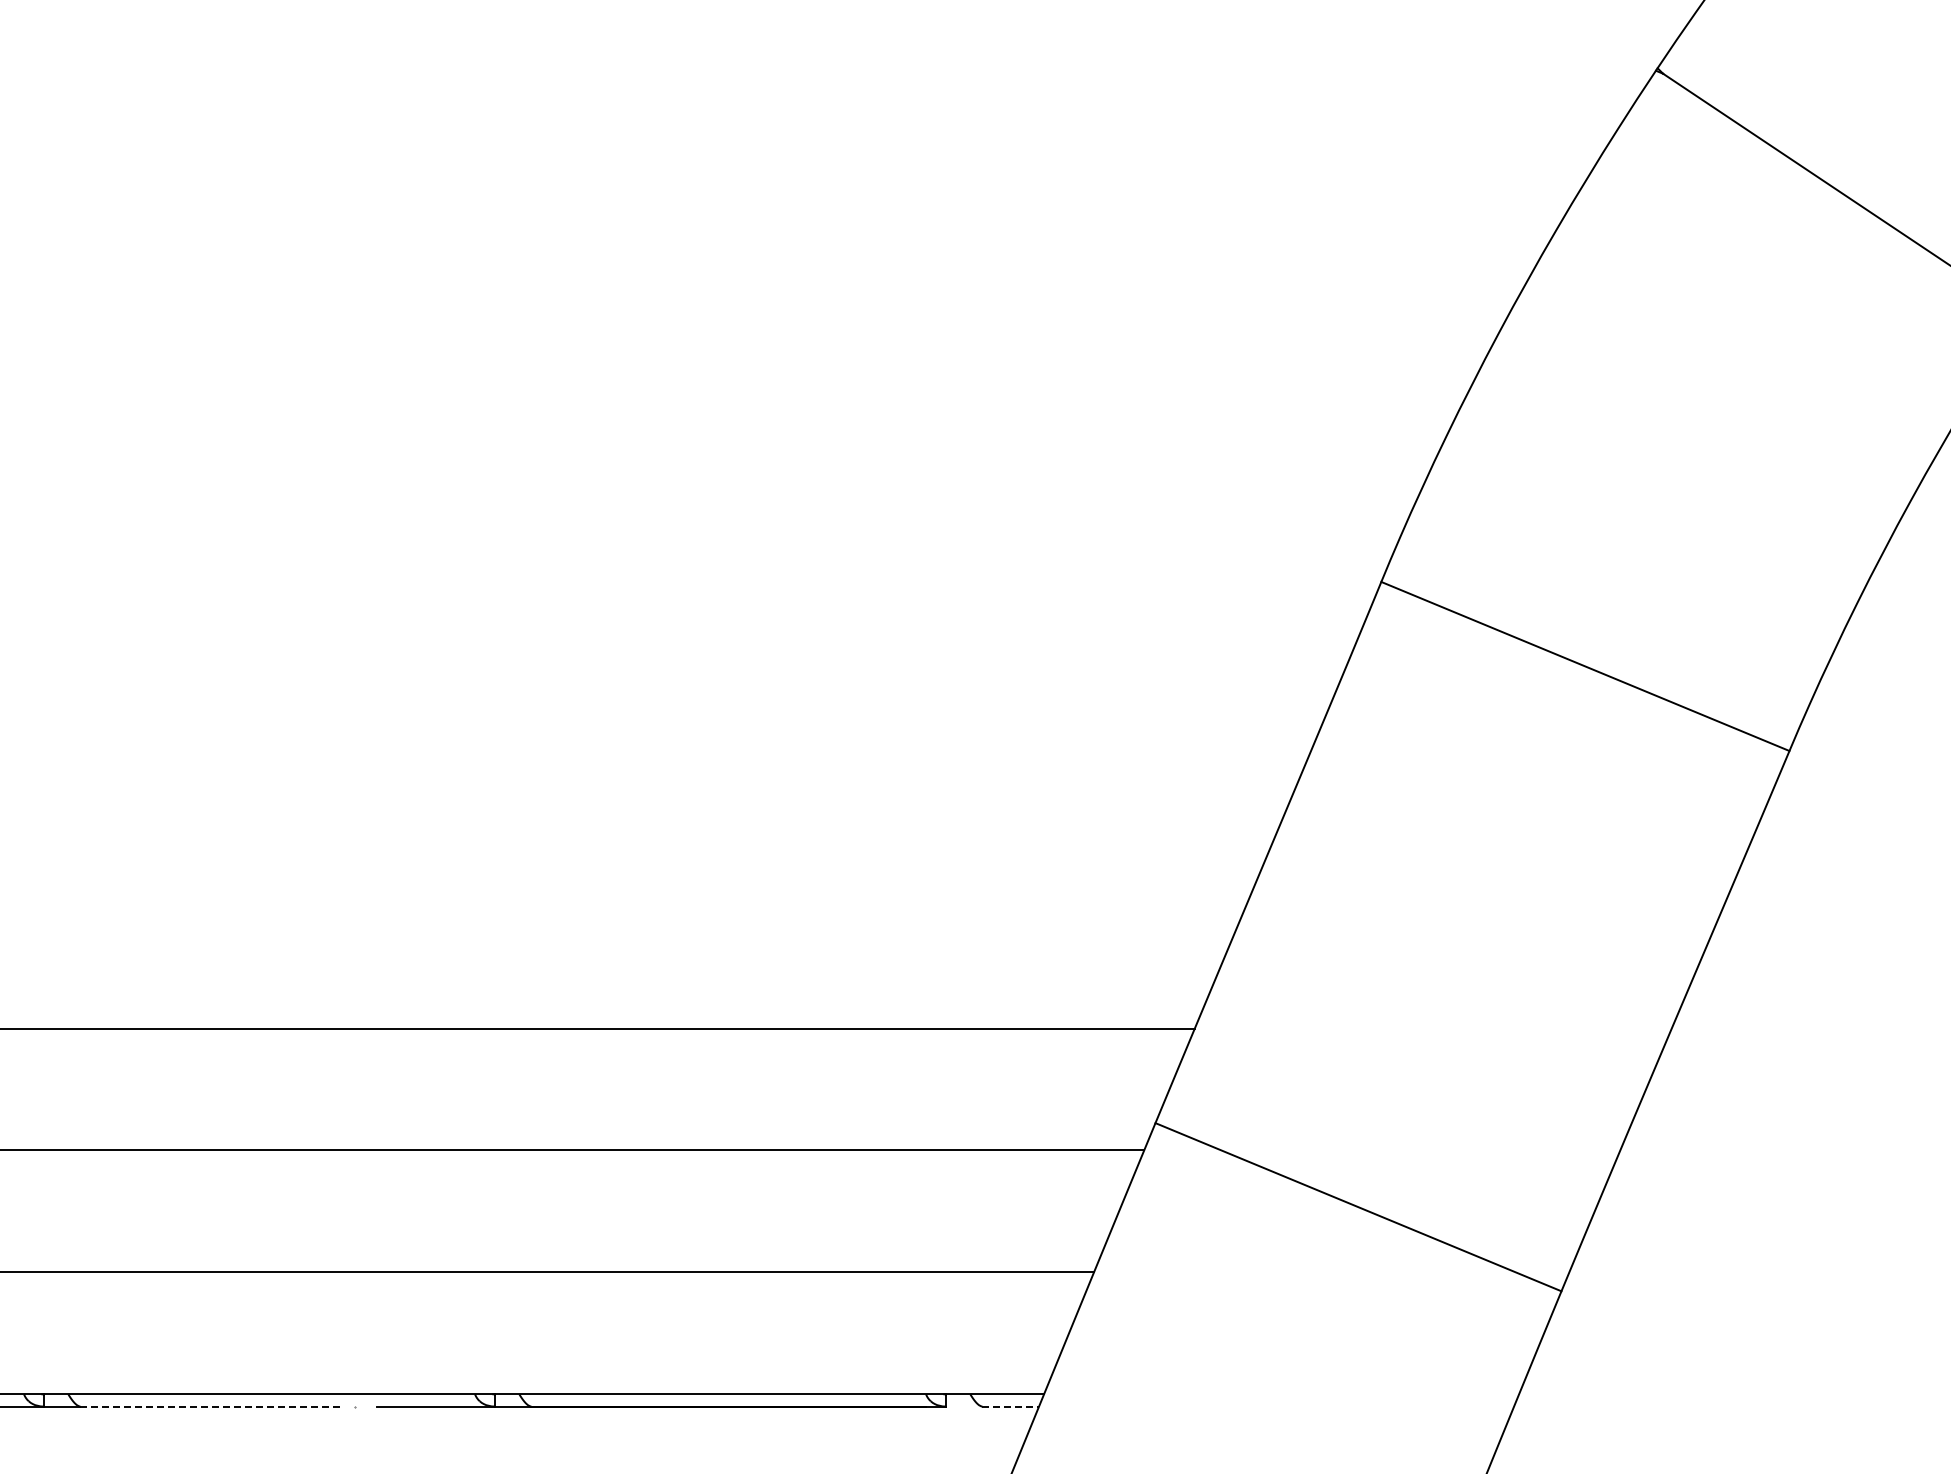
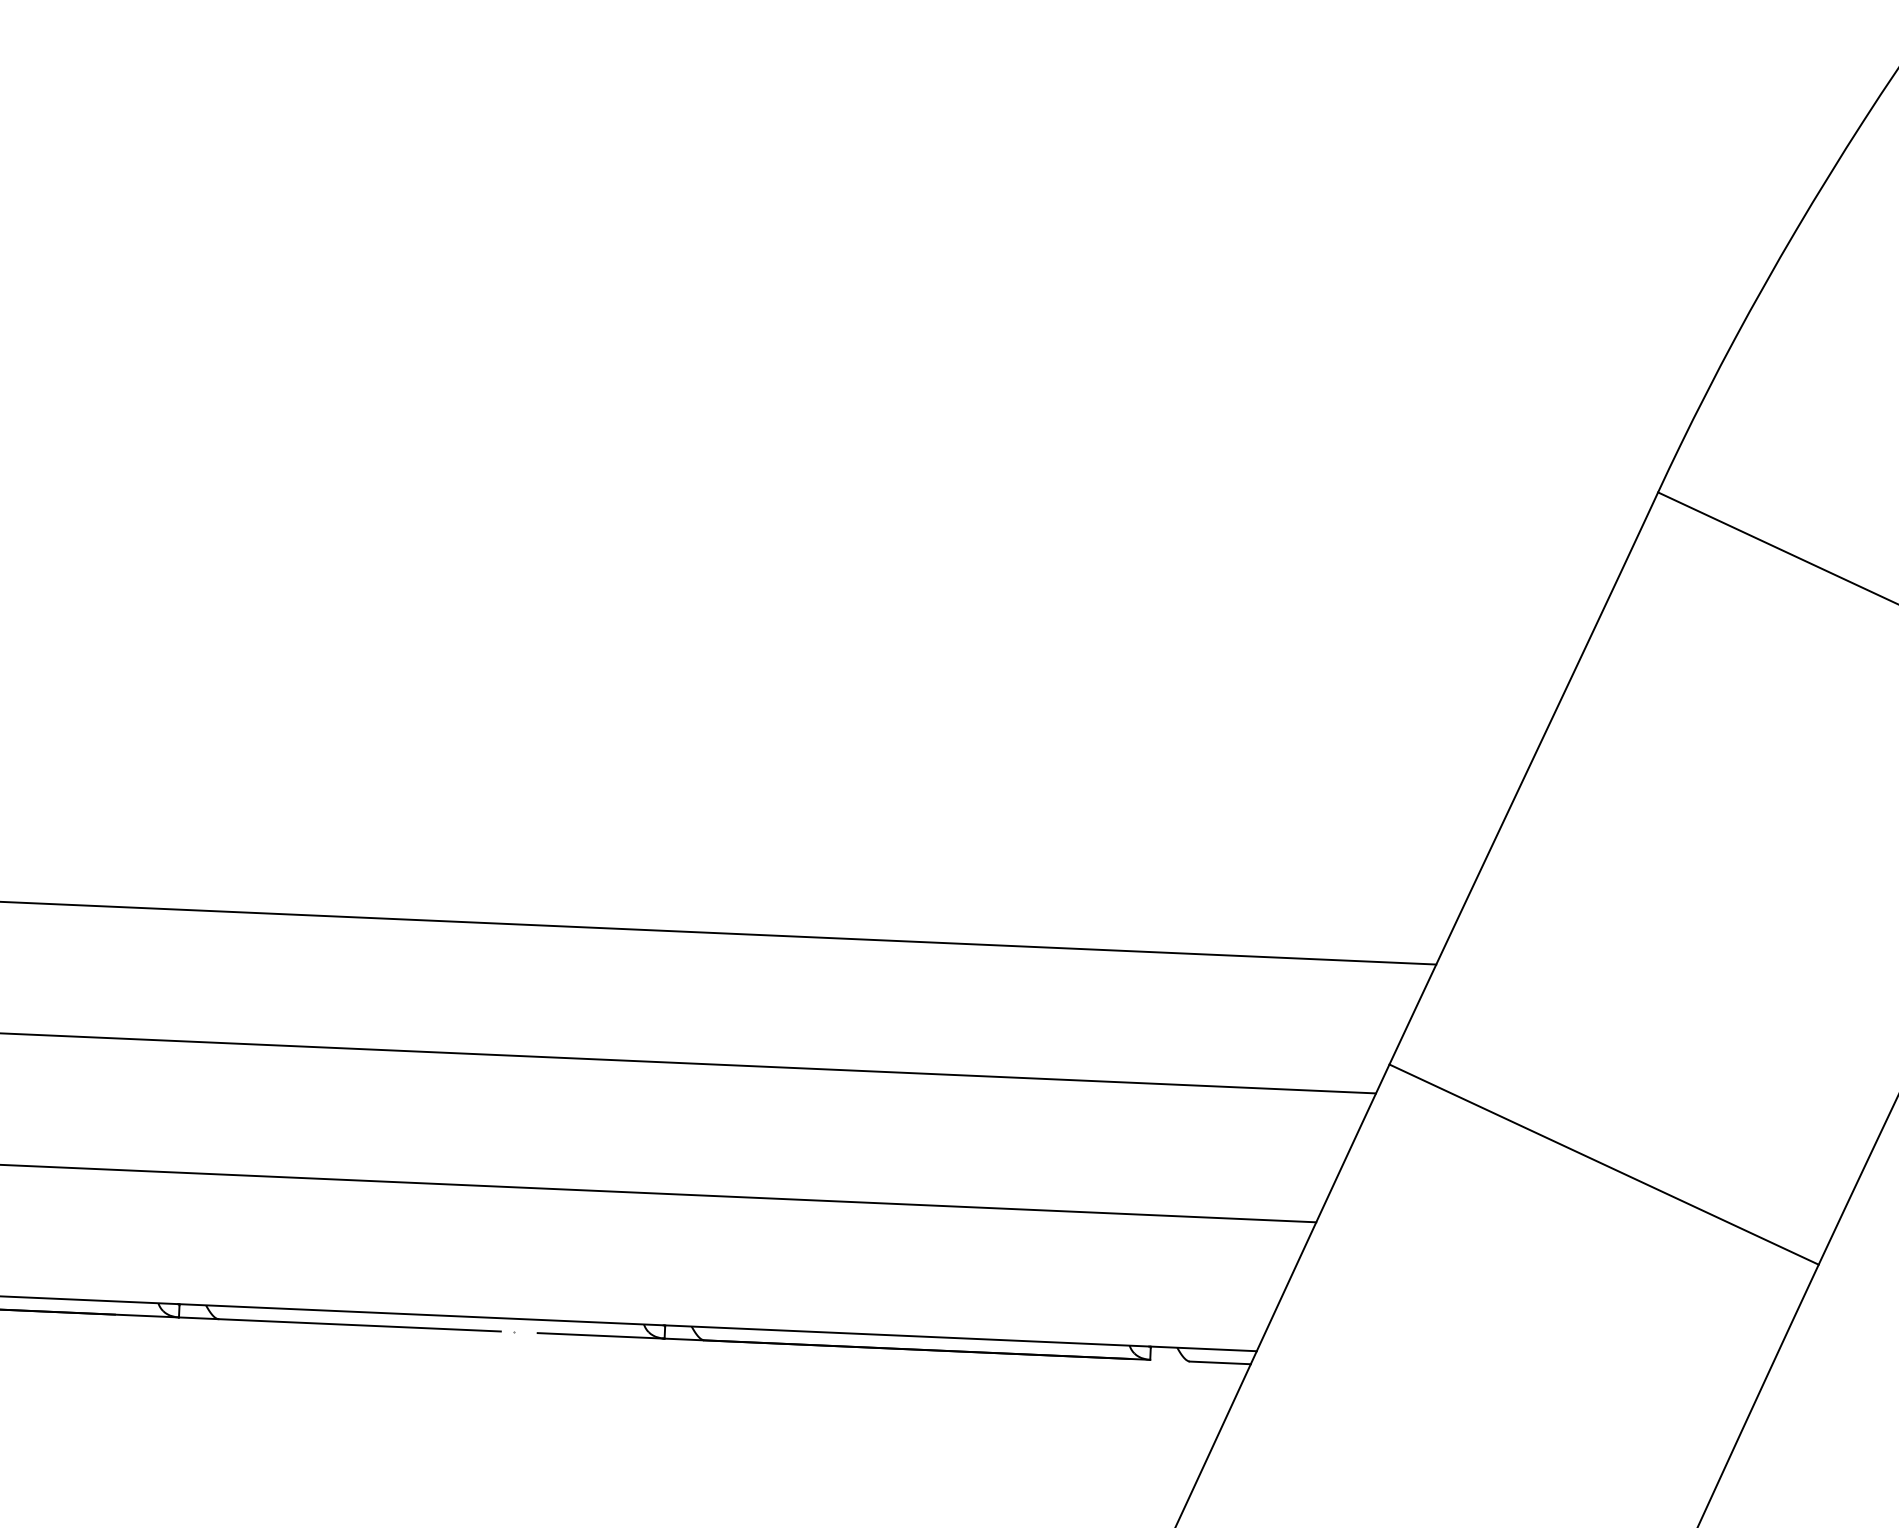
line: (211, 1406) -> (359, 1325), dashed -> solid
line: (1011, 1406) -> (1221, 1362), dashed -> solid

